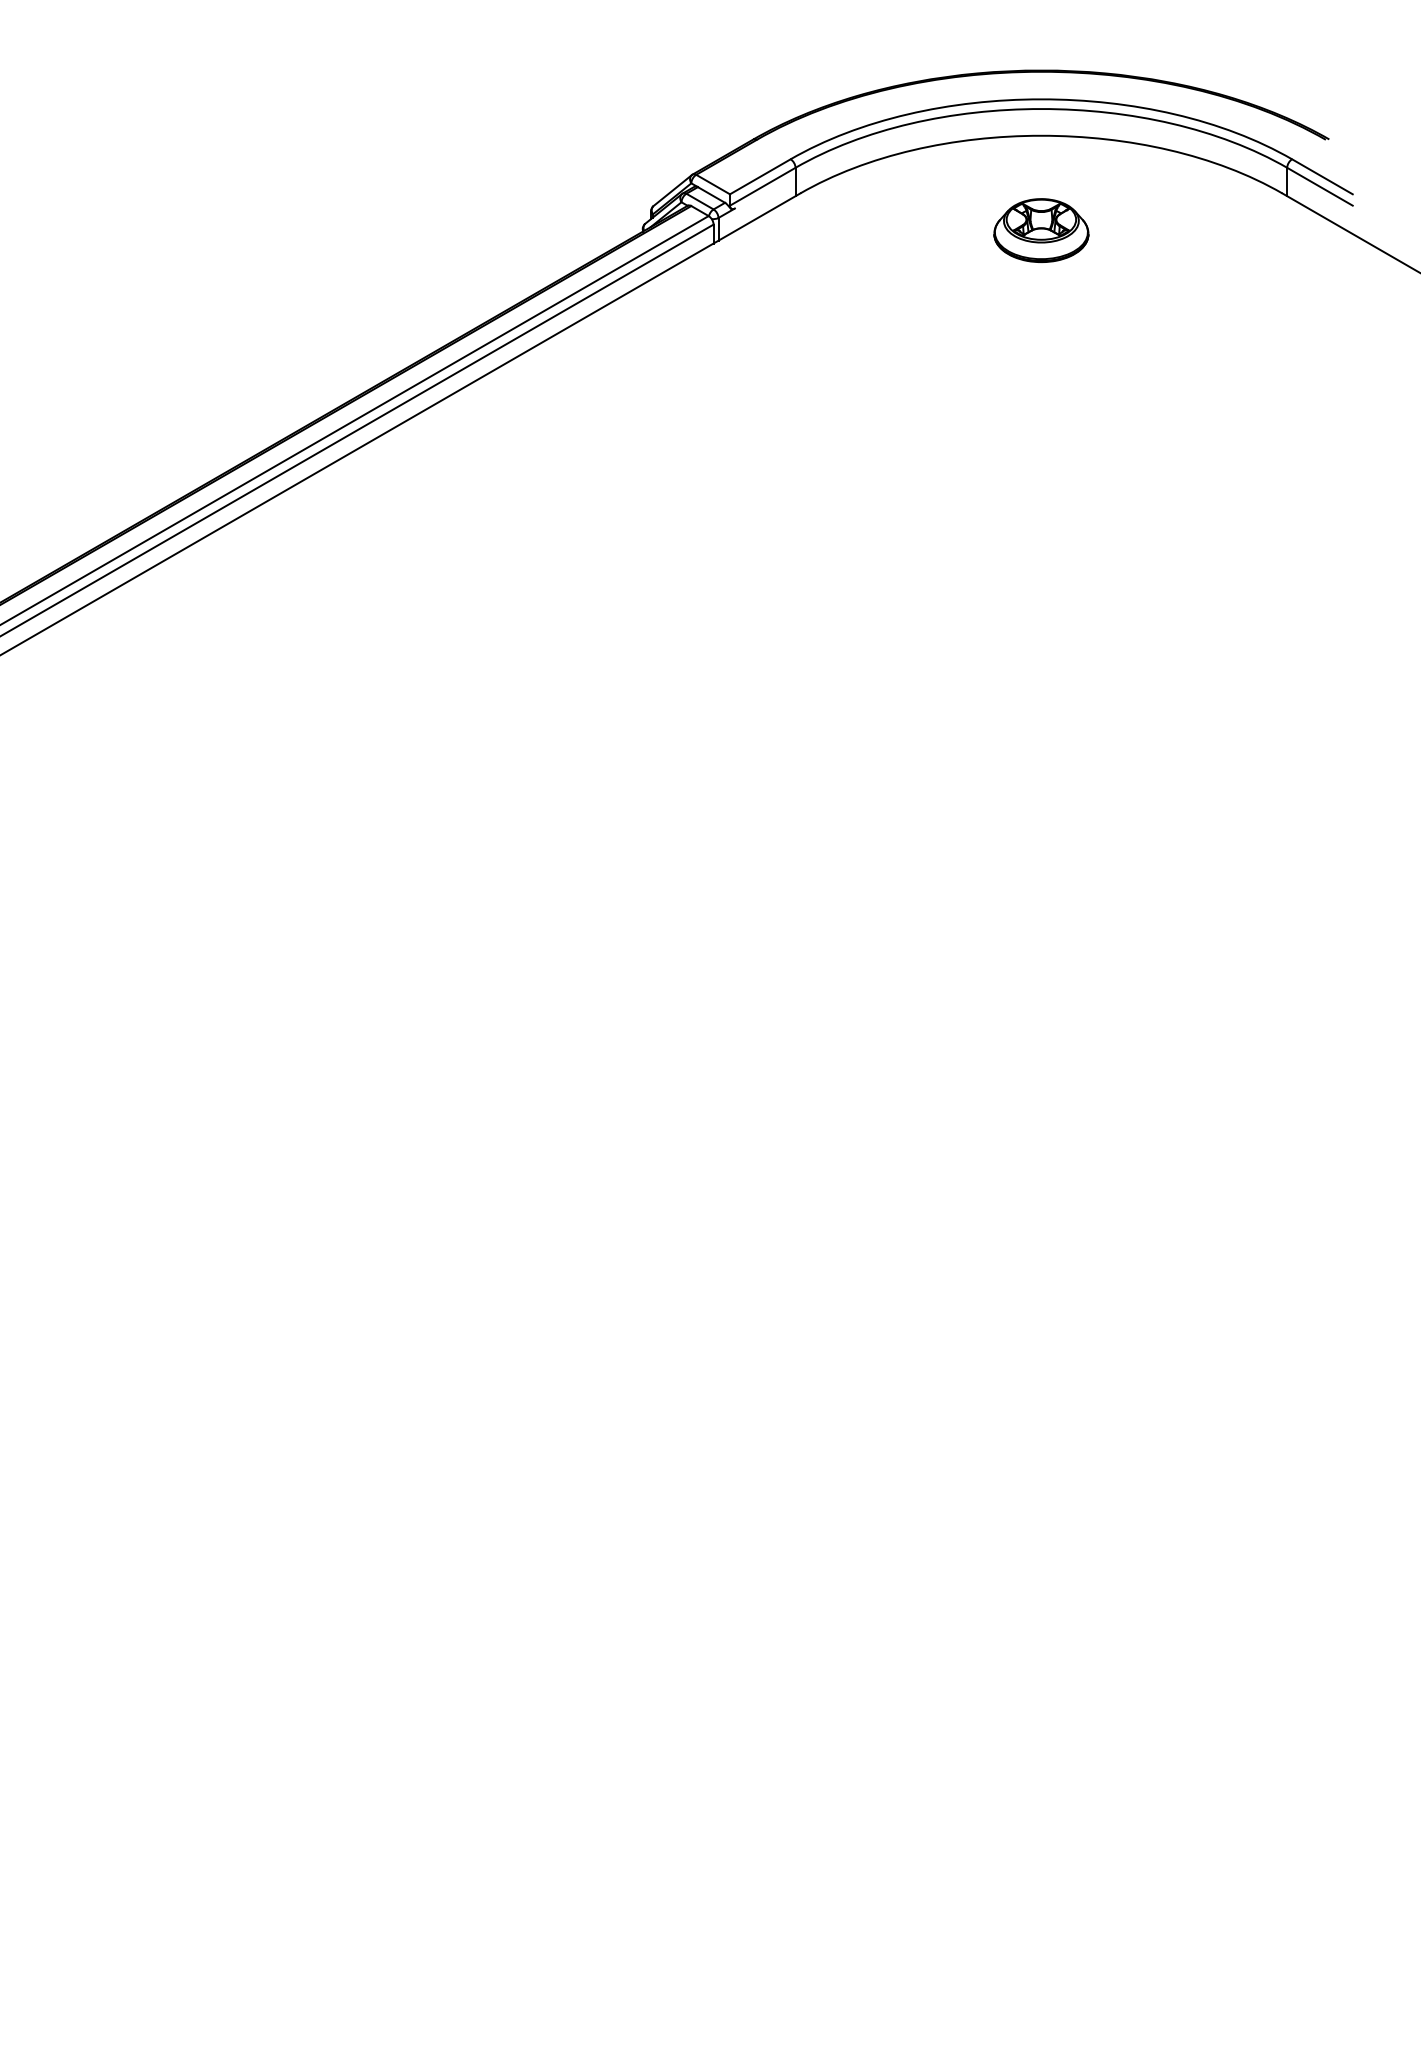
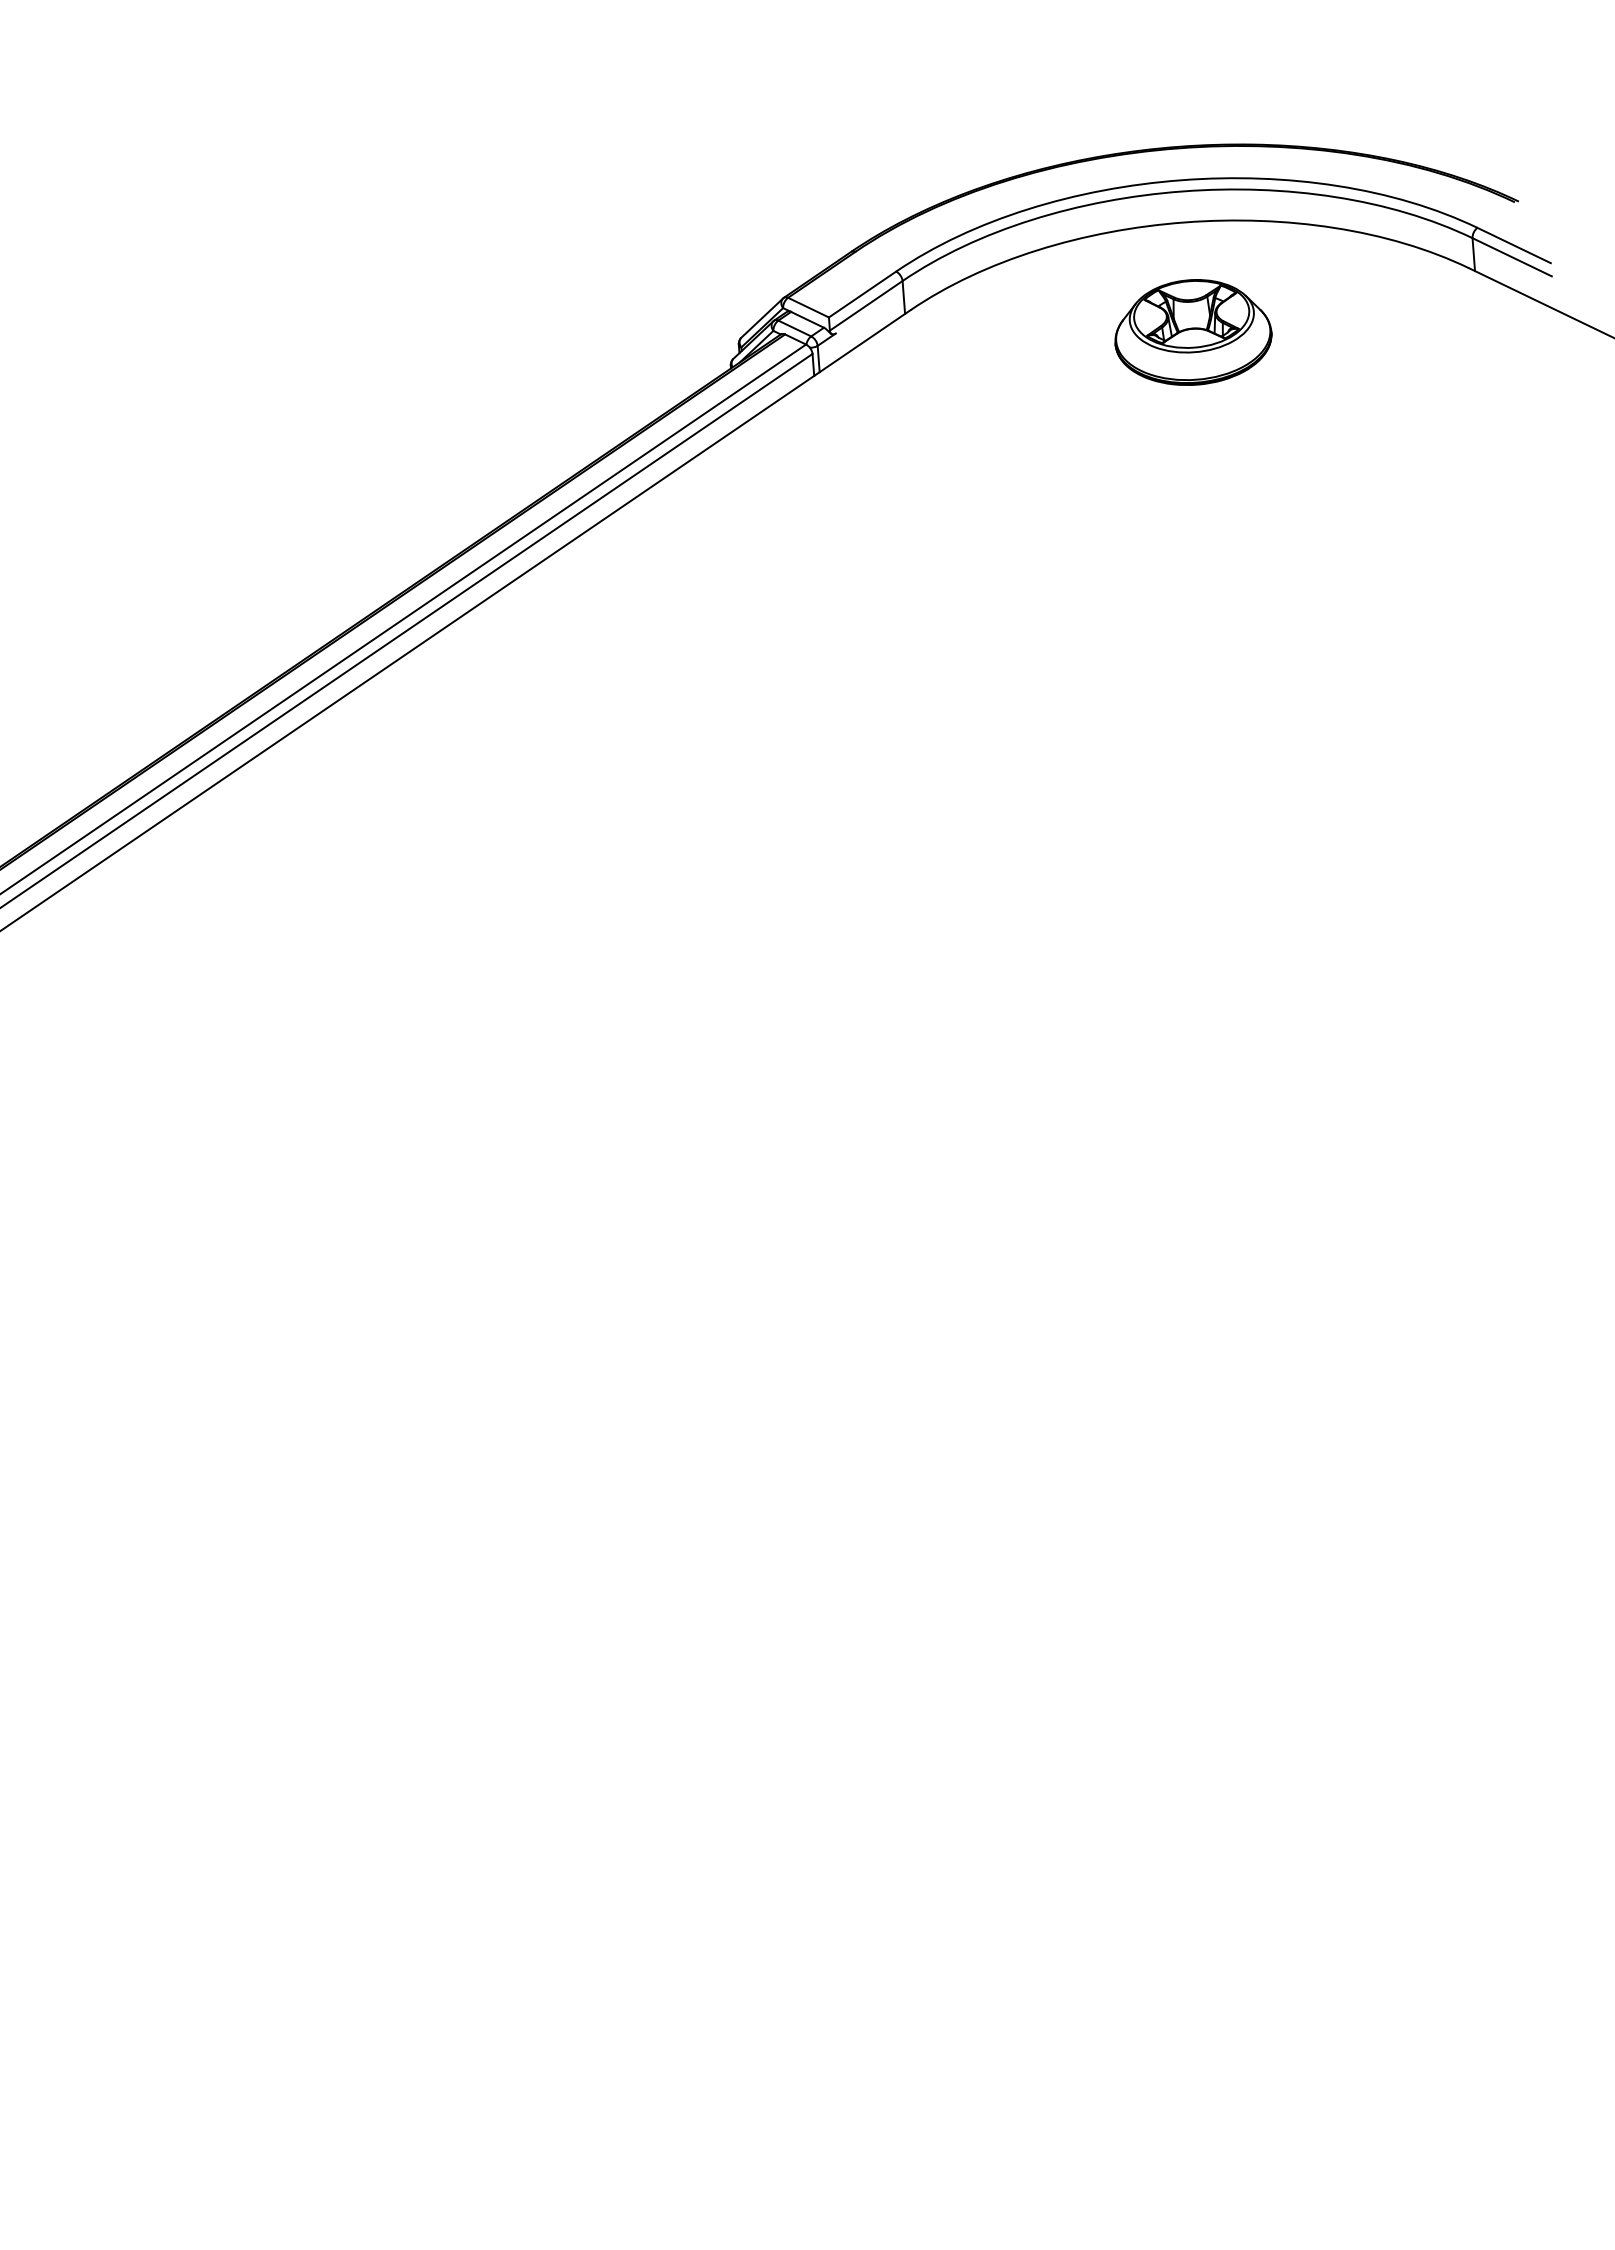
part: (1041, 230) -> (1193, 332), size x1.43

